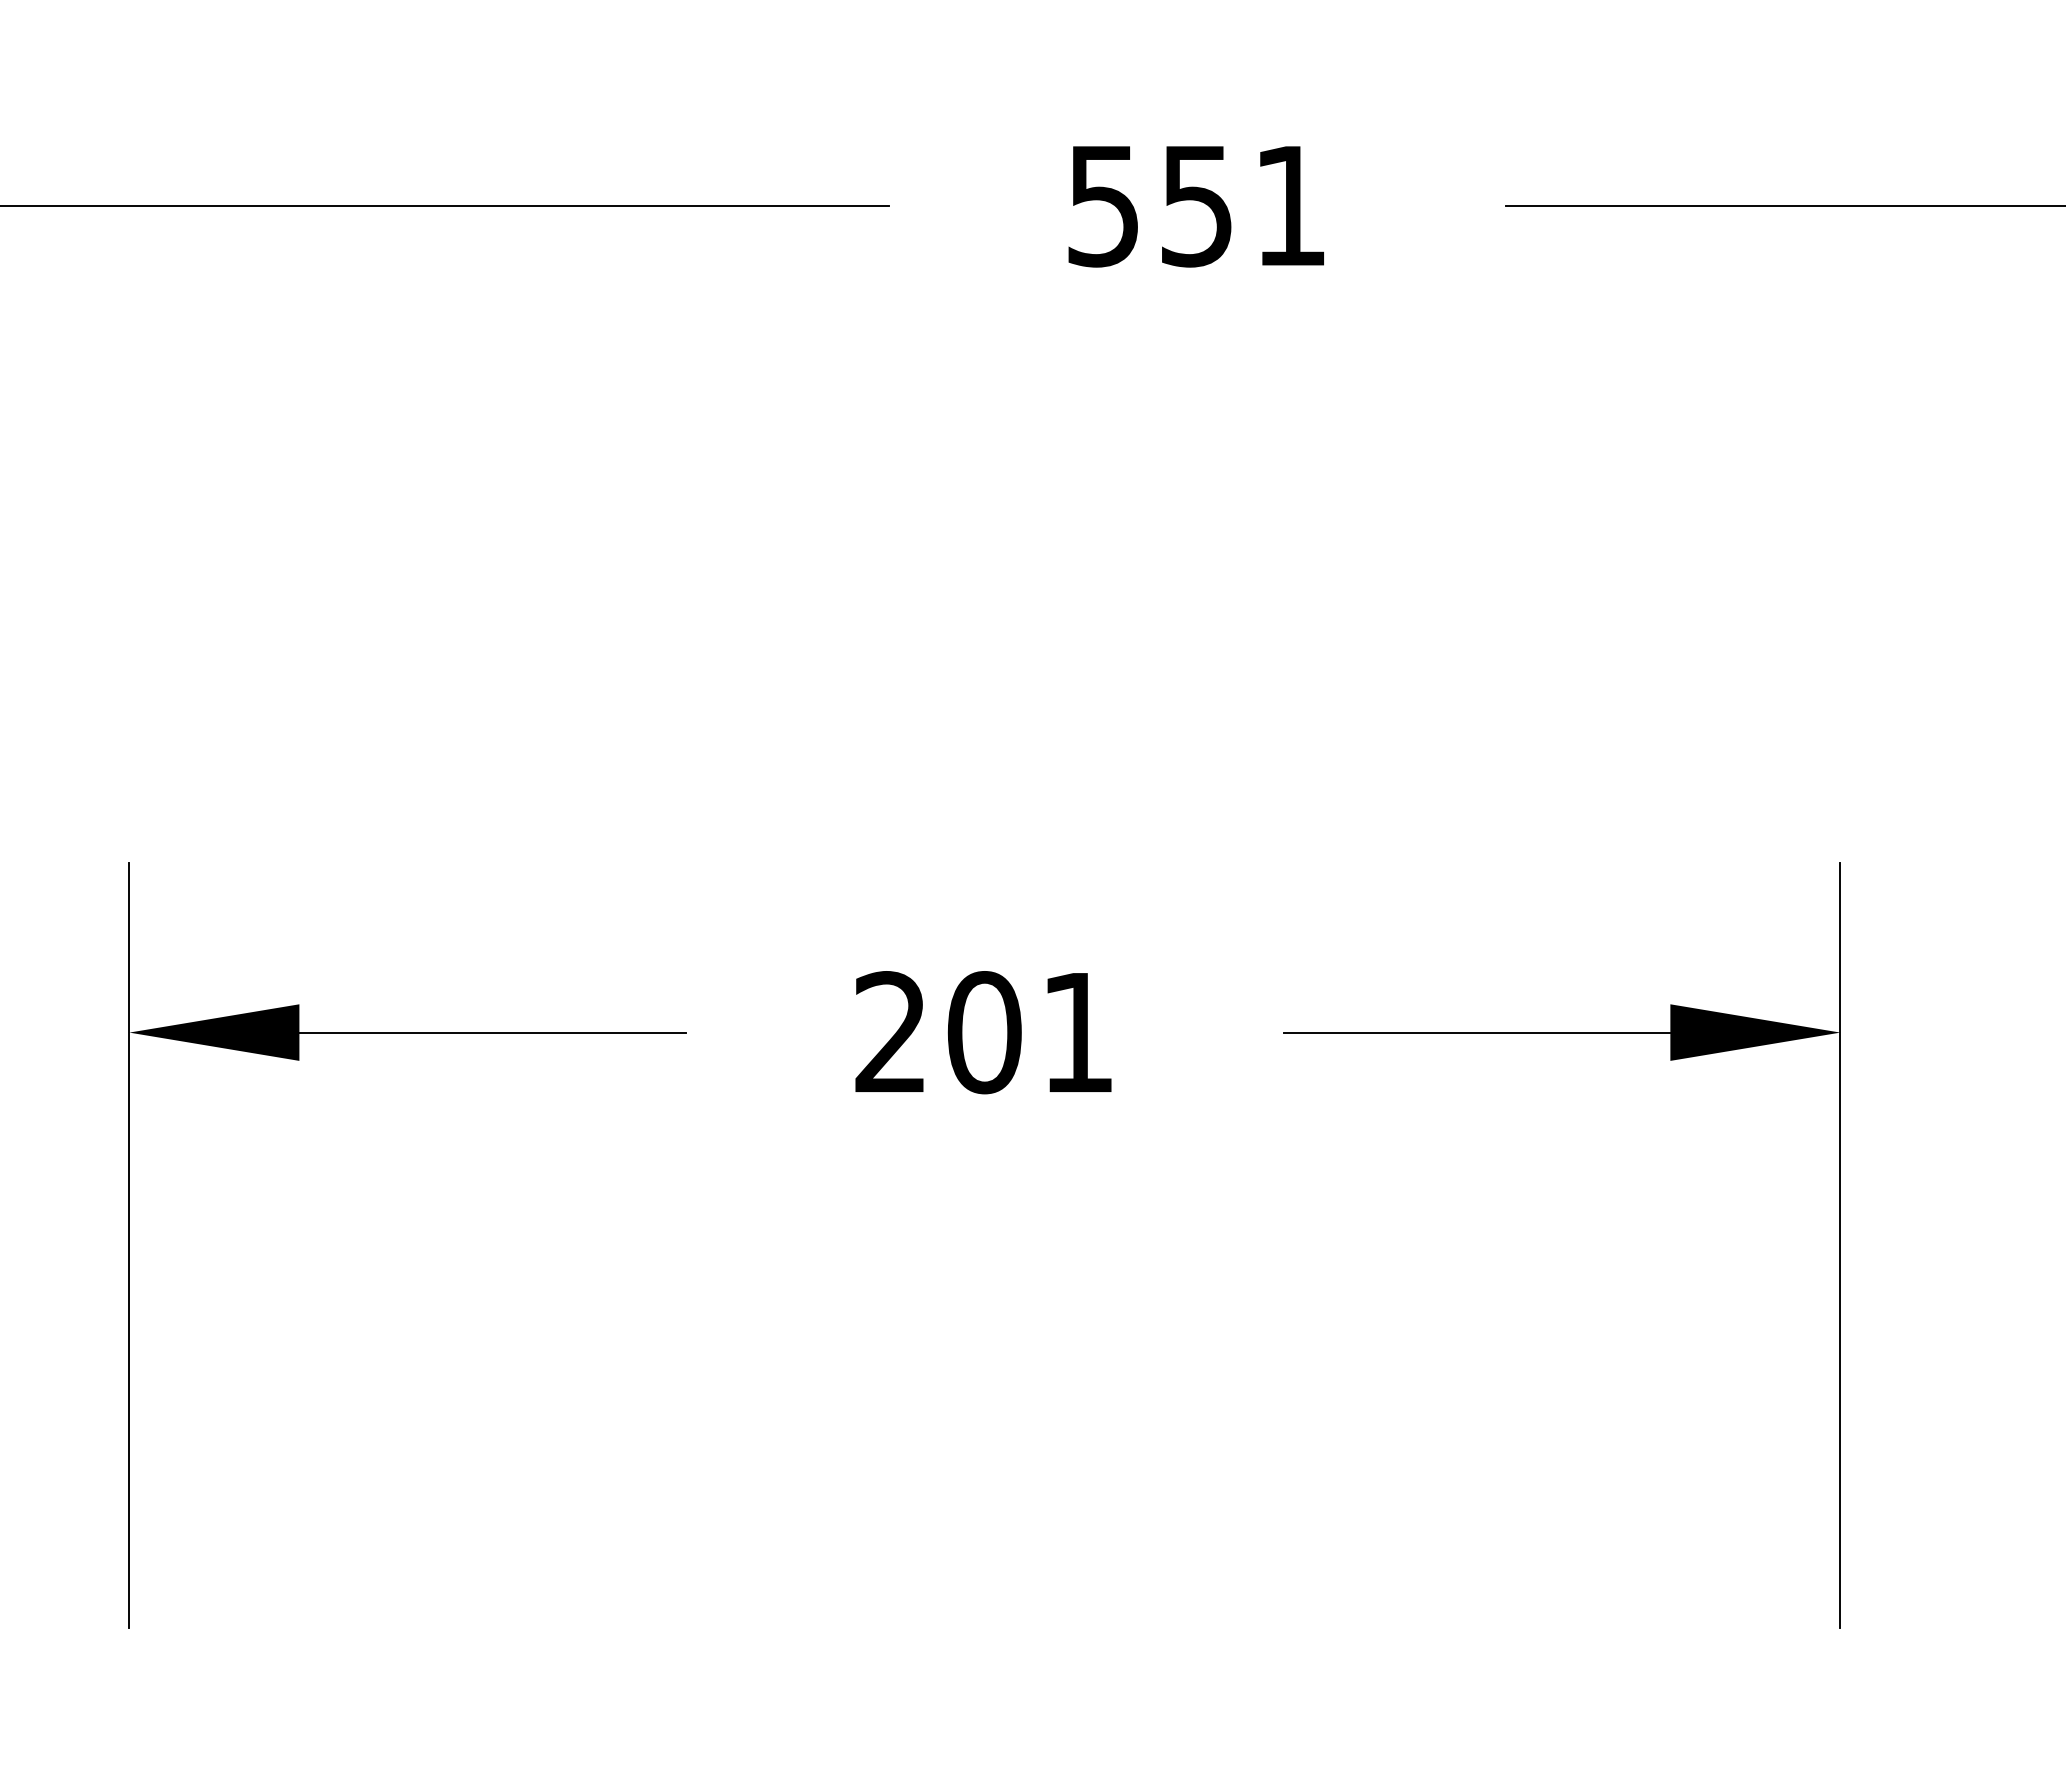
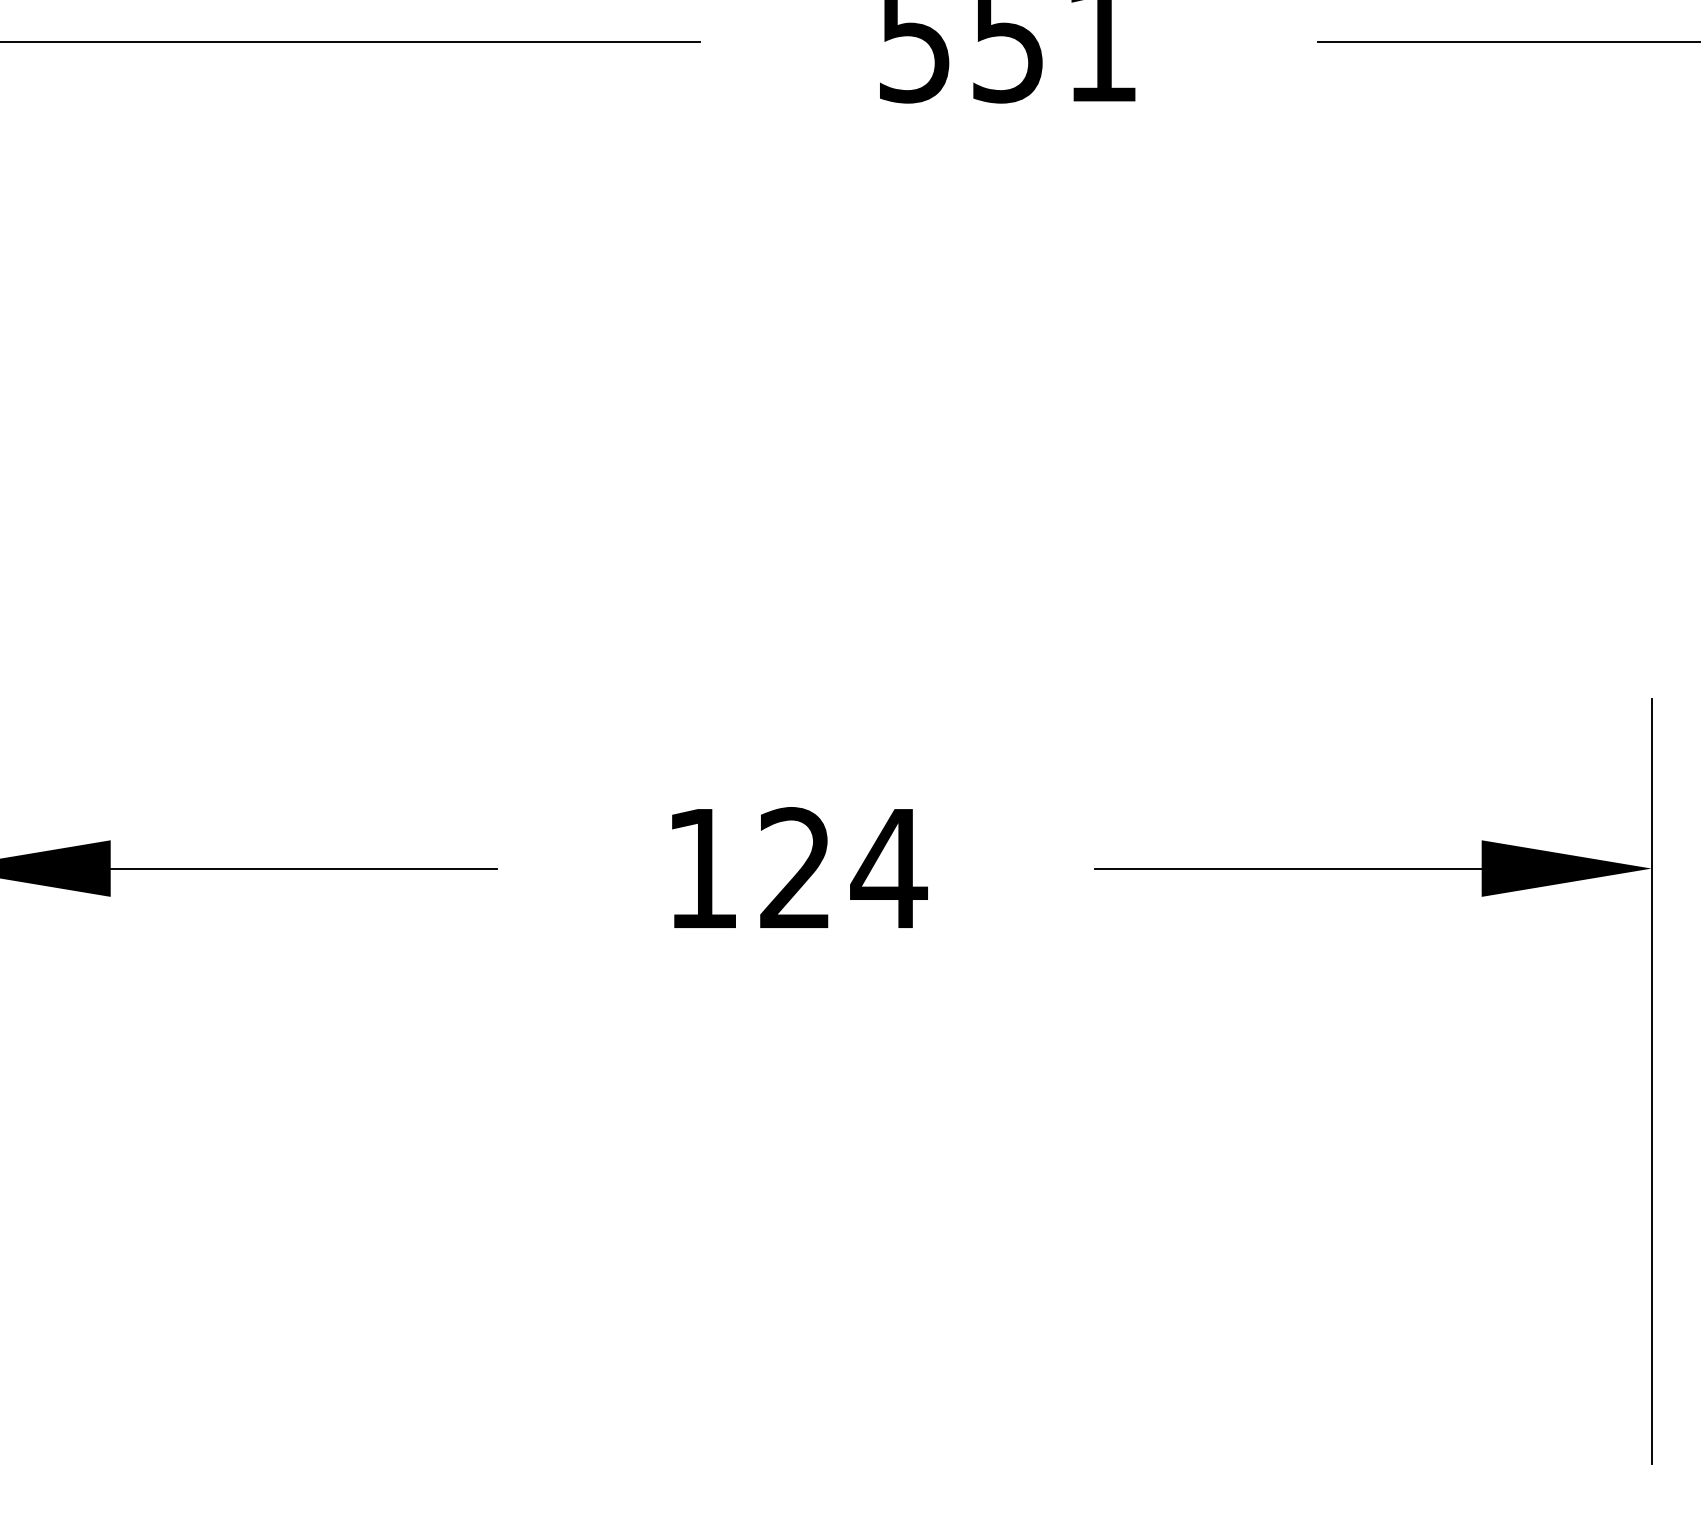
text: (985, 1032) -> (796, 868), 201 -> 124

